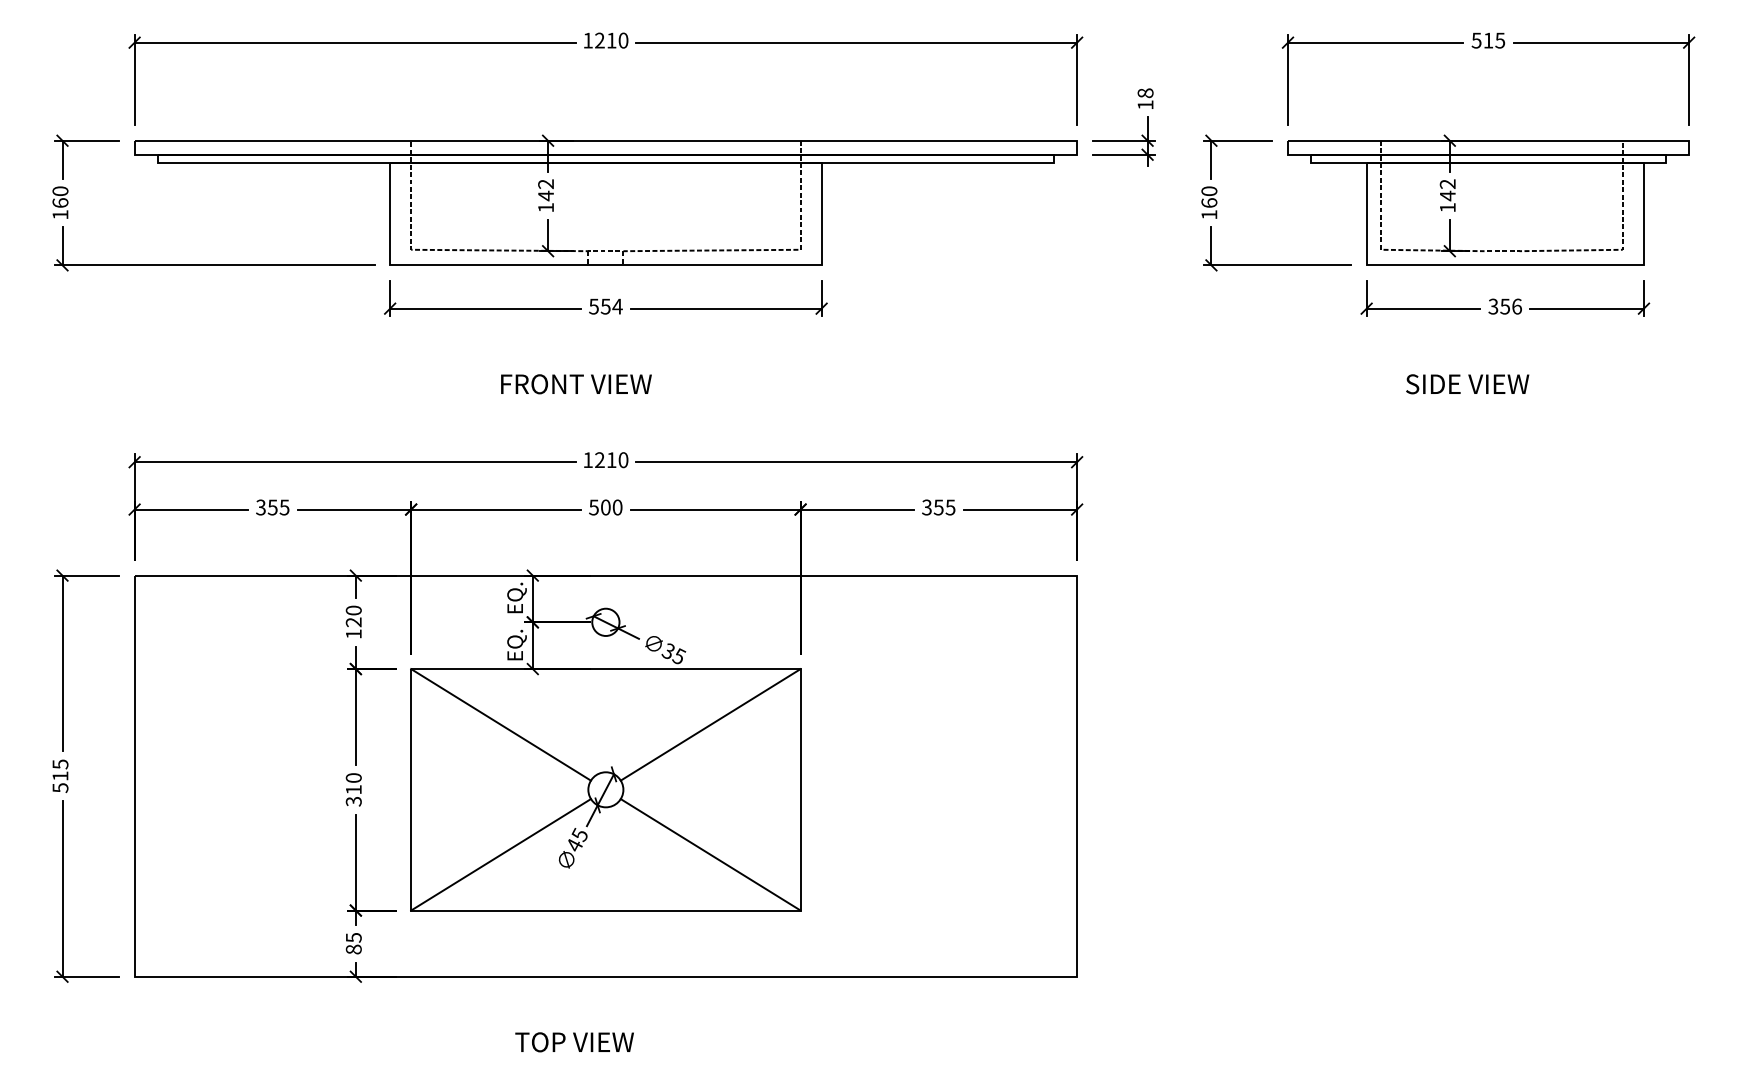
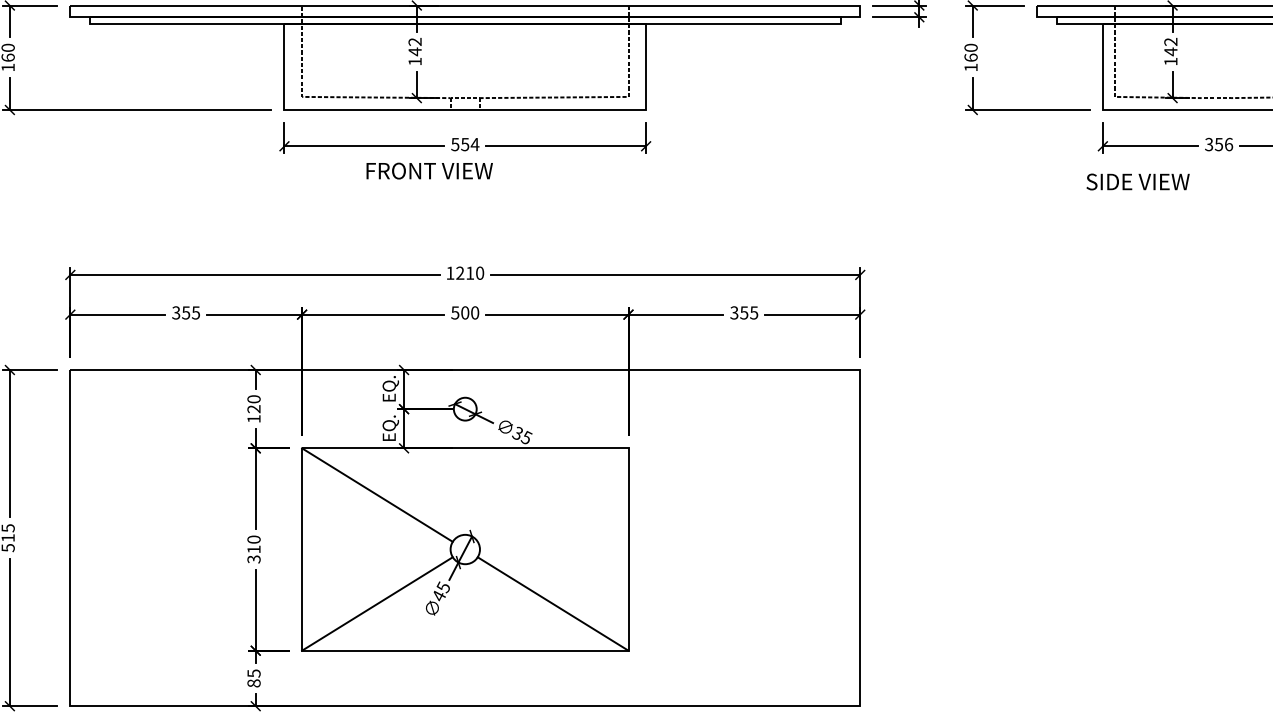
text: (576, 384) -> (429, 171), moved
text: (1467, 384) -> (1137, 182), moved
line: (710, 724) -> (552, 494), removed

